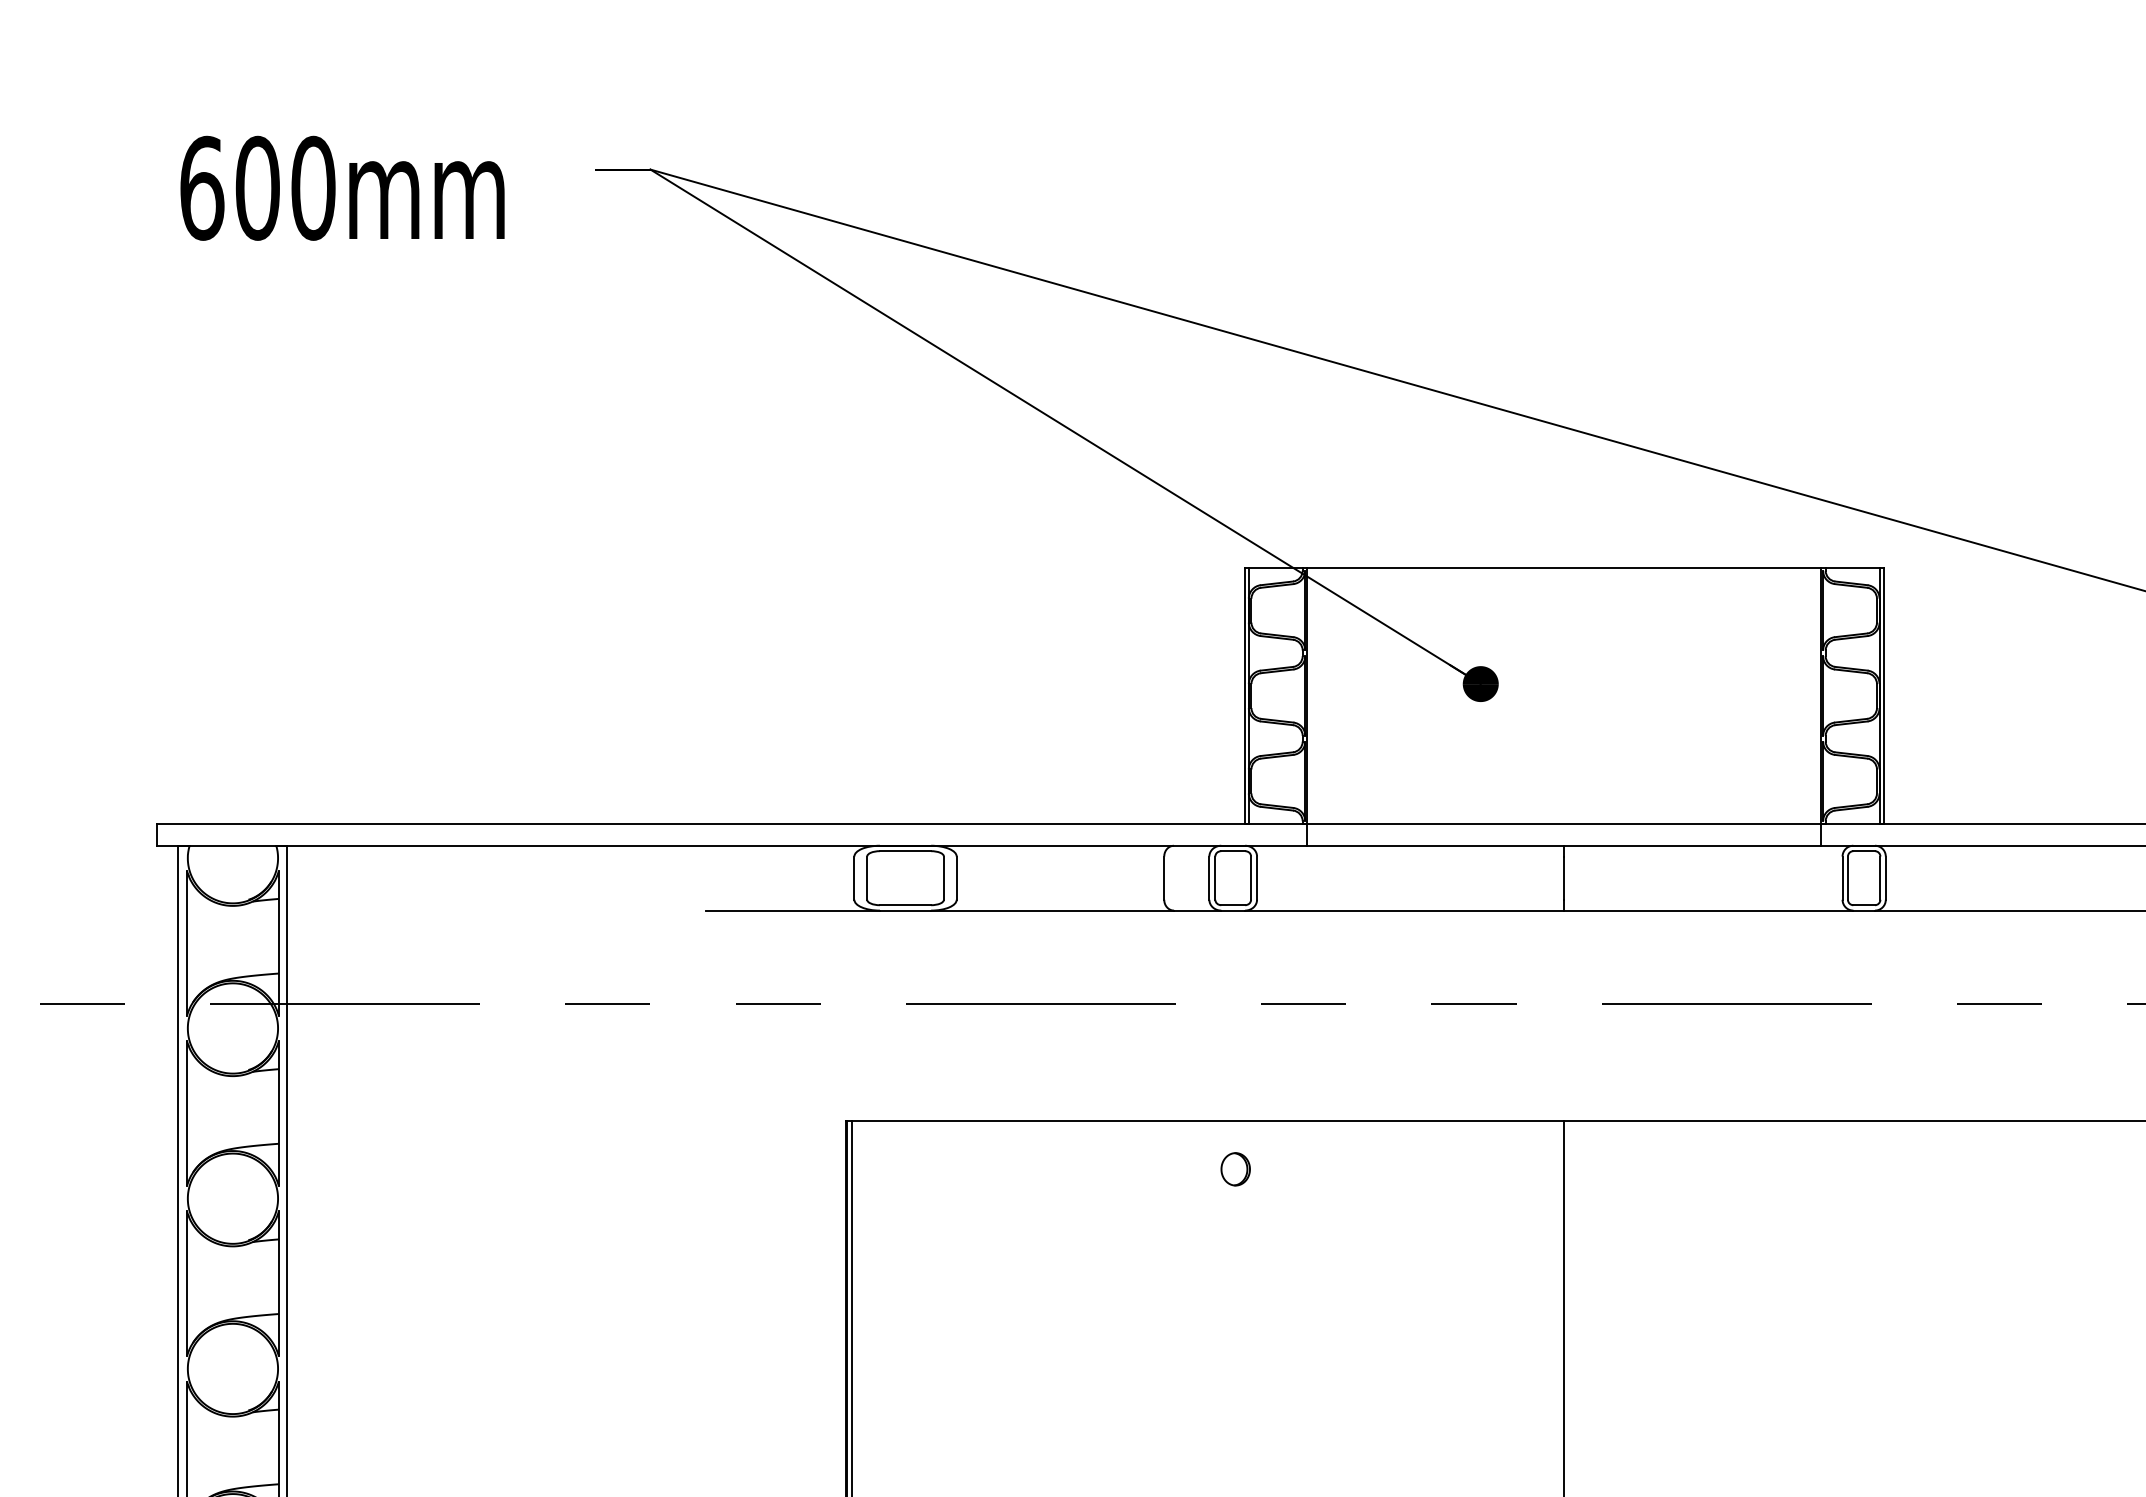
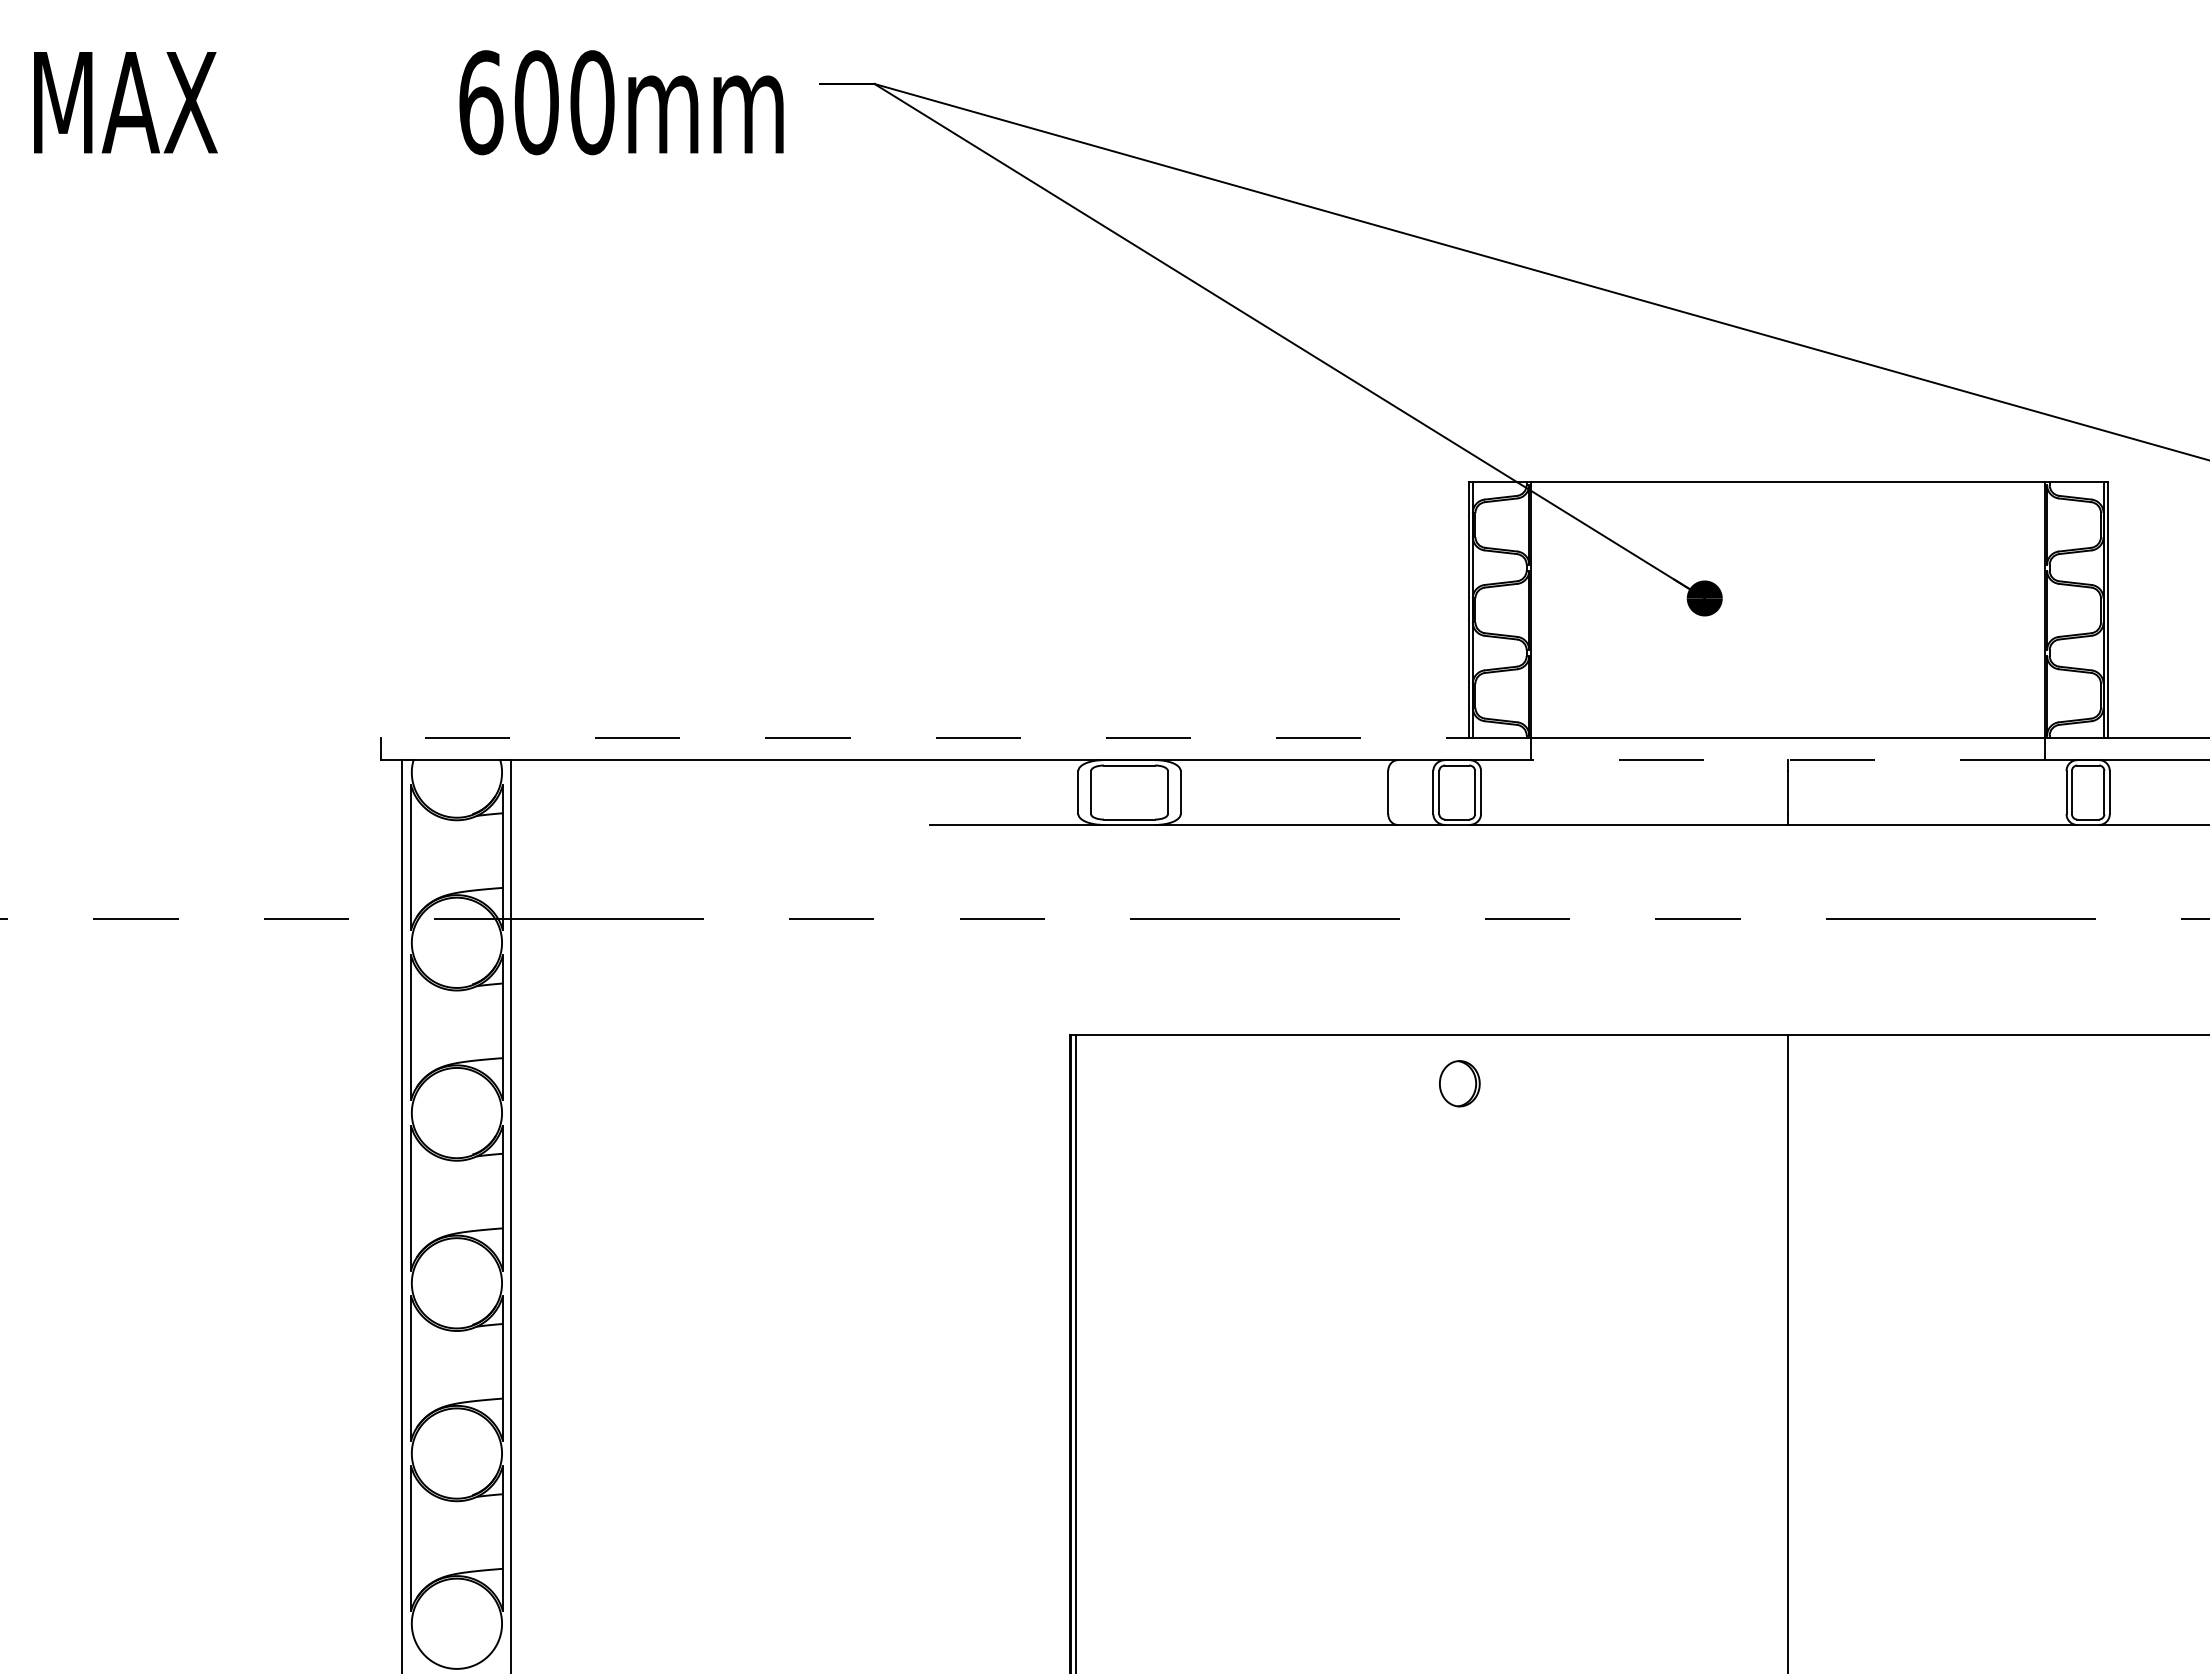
text: (342, 188) -> (621, 102), moved
line: (731, 824) -> (955, 738), solid -> dashed
line: (1564, 846) -> (1788, 760), solid -> dashed
part: (1235, 1169) -> (1459, 1083), size x1.4

